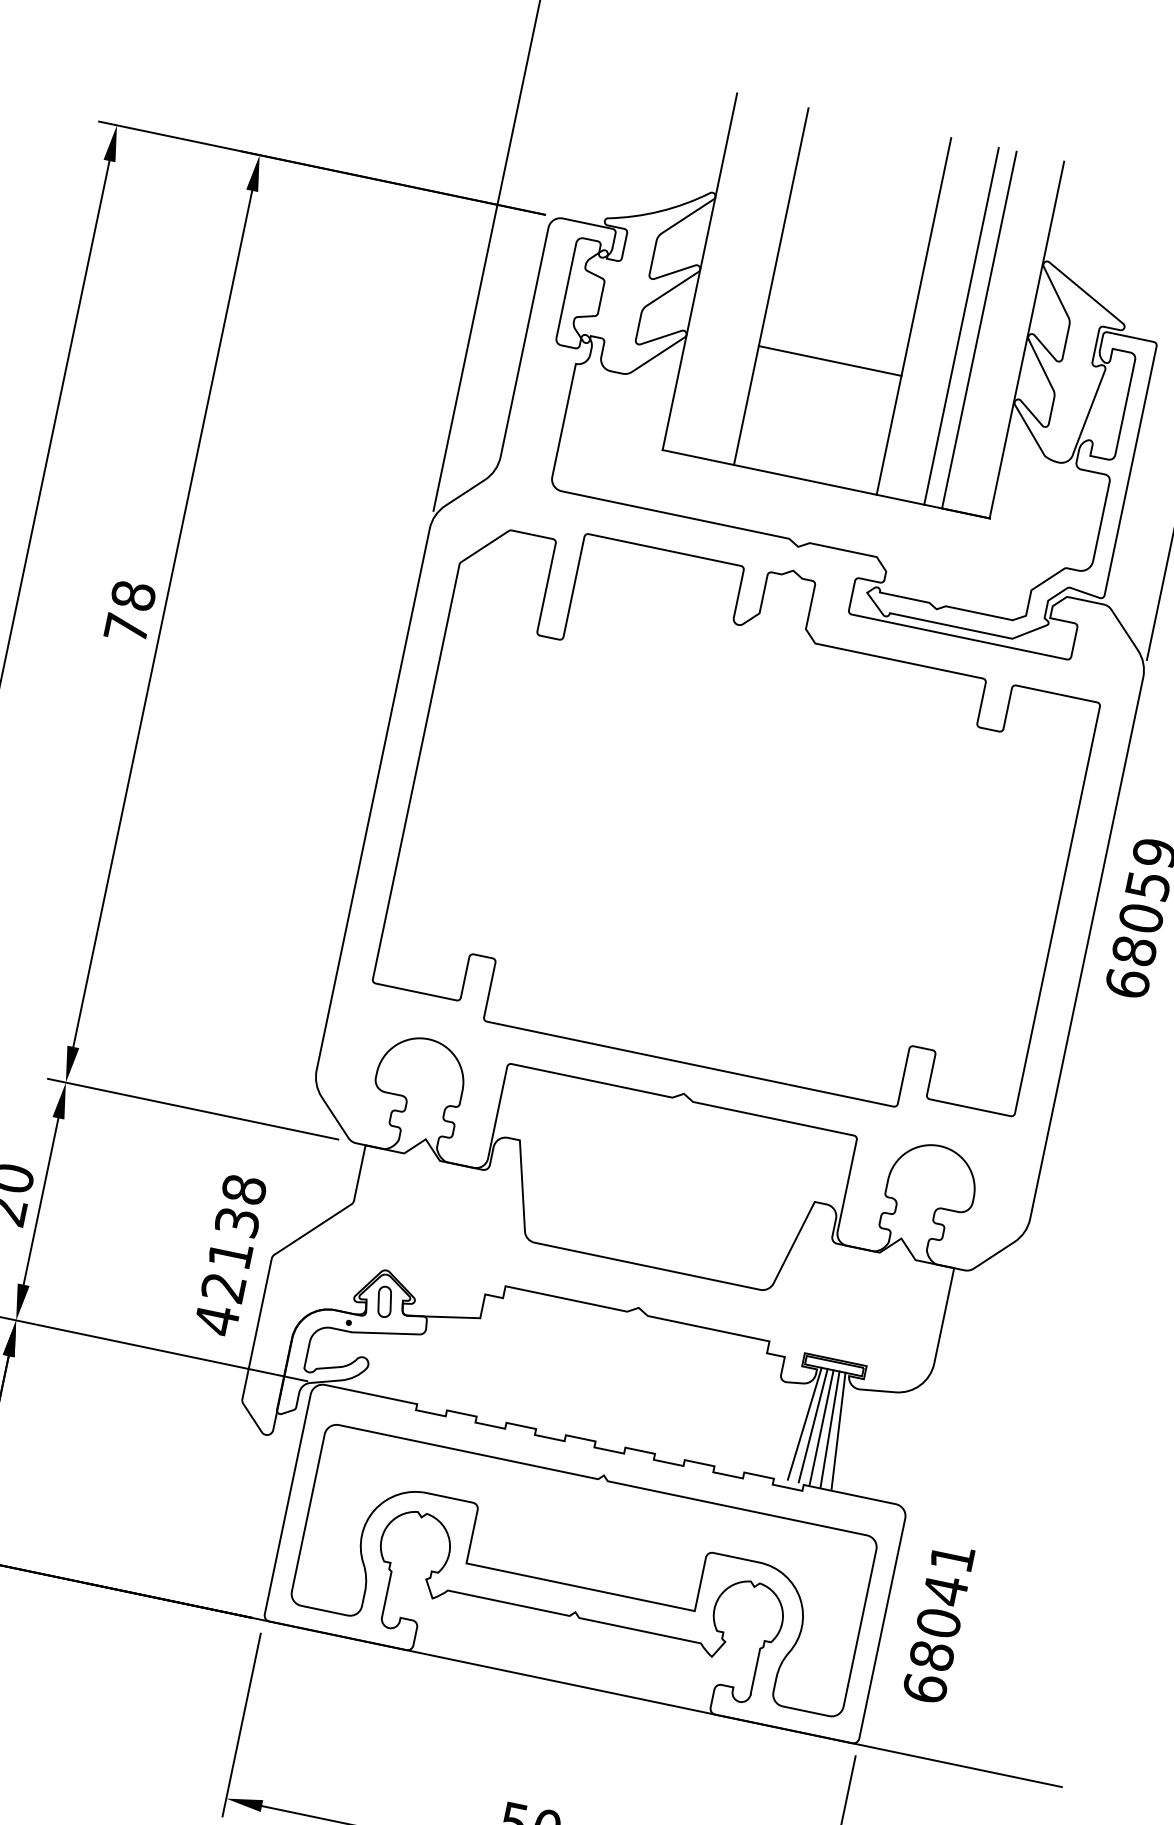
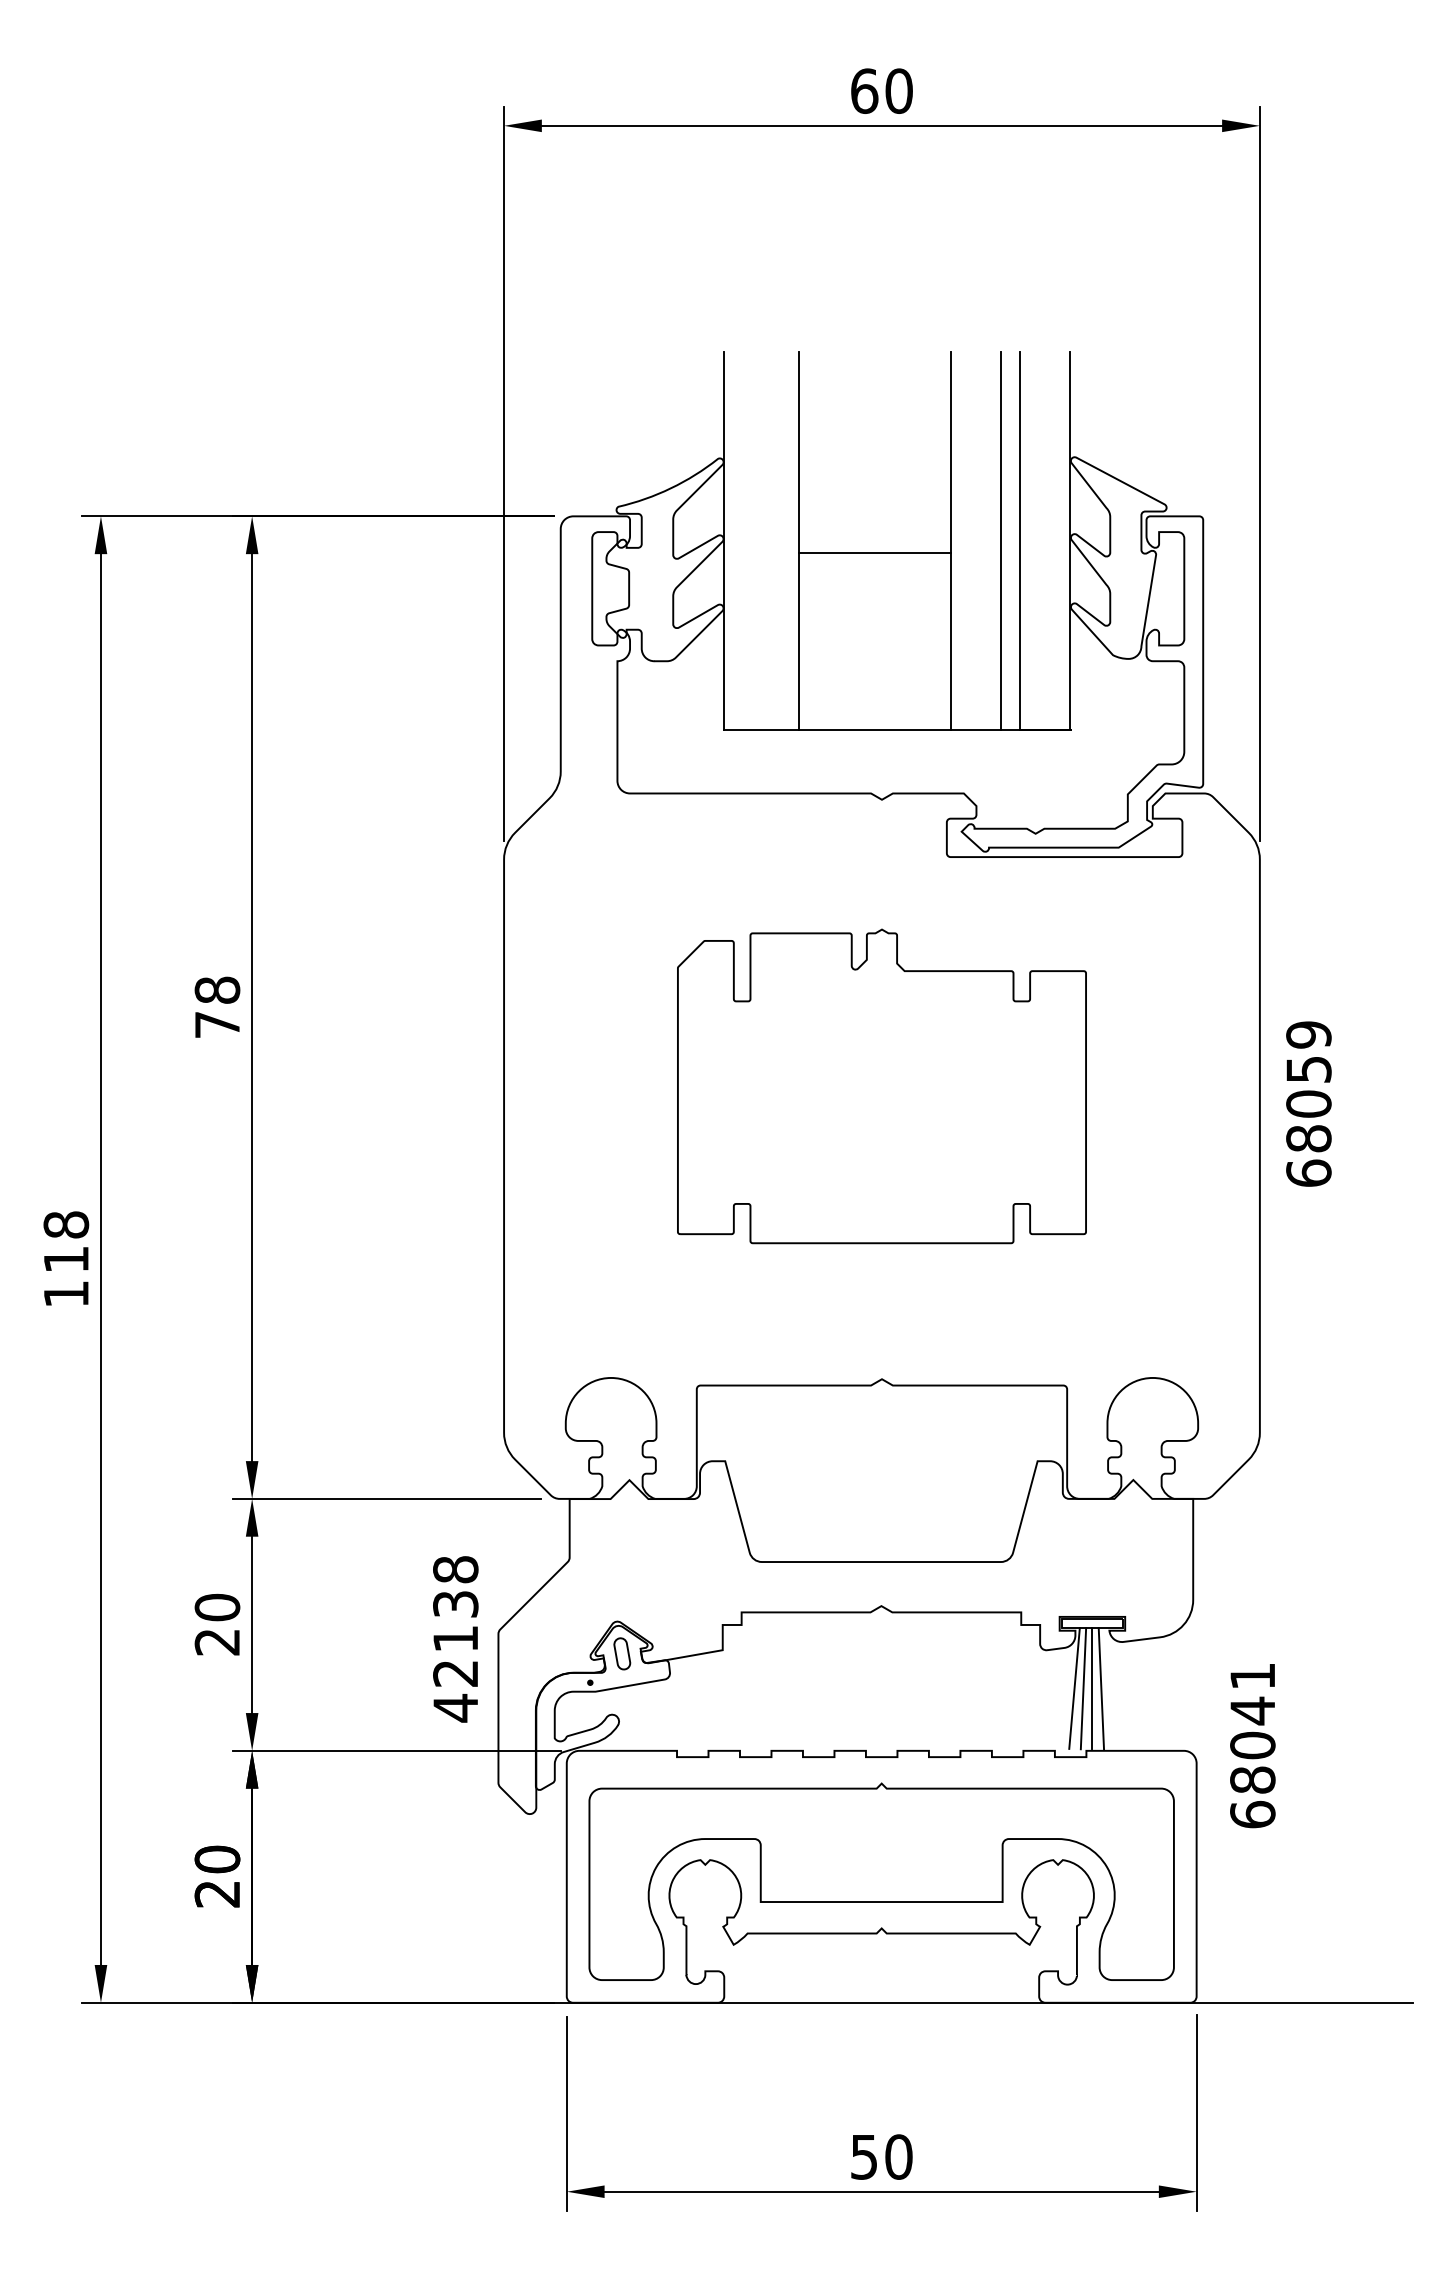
line: (829, 361) -> (874, 553), moved
part: (741, 817) -> (881, 1086), size x0.6
line: (838, 1430) -> (1110, 1688), removed
text: (938, 1624) -> (1252, 1746), moved

